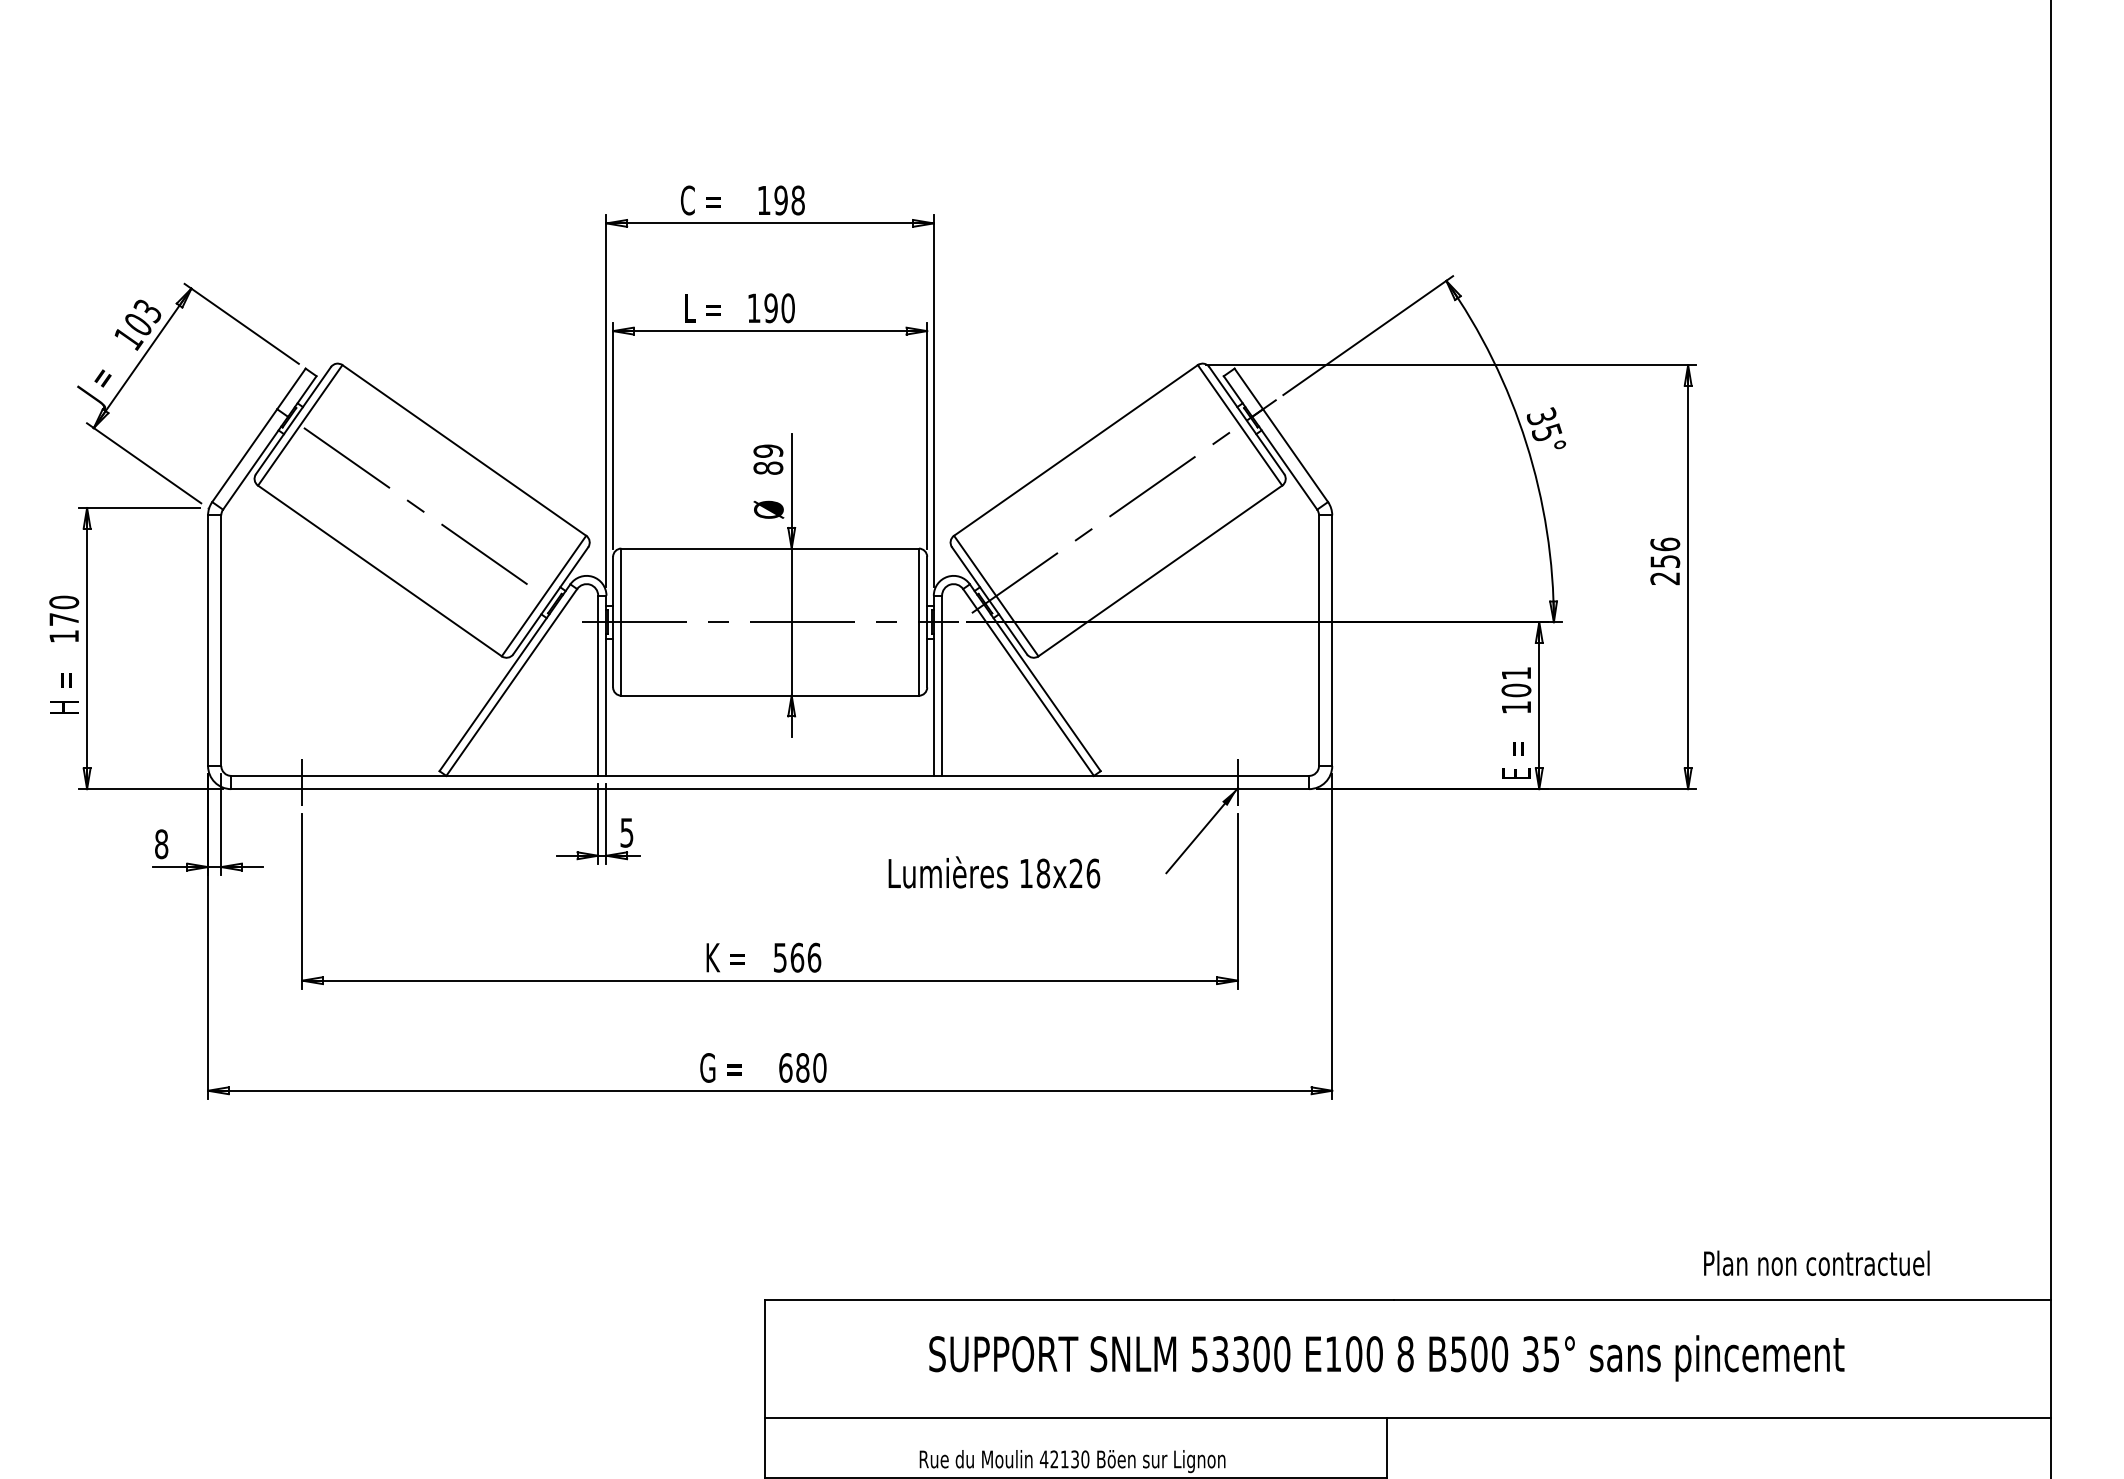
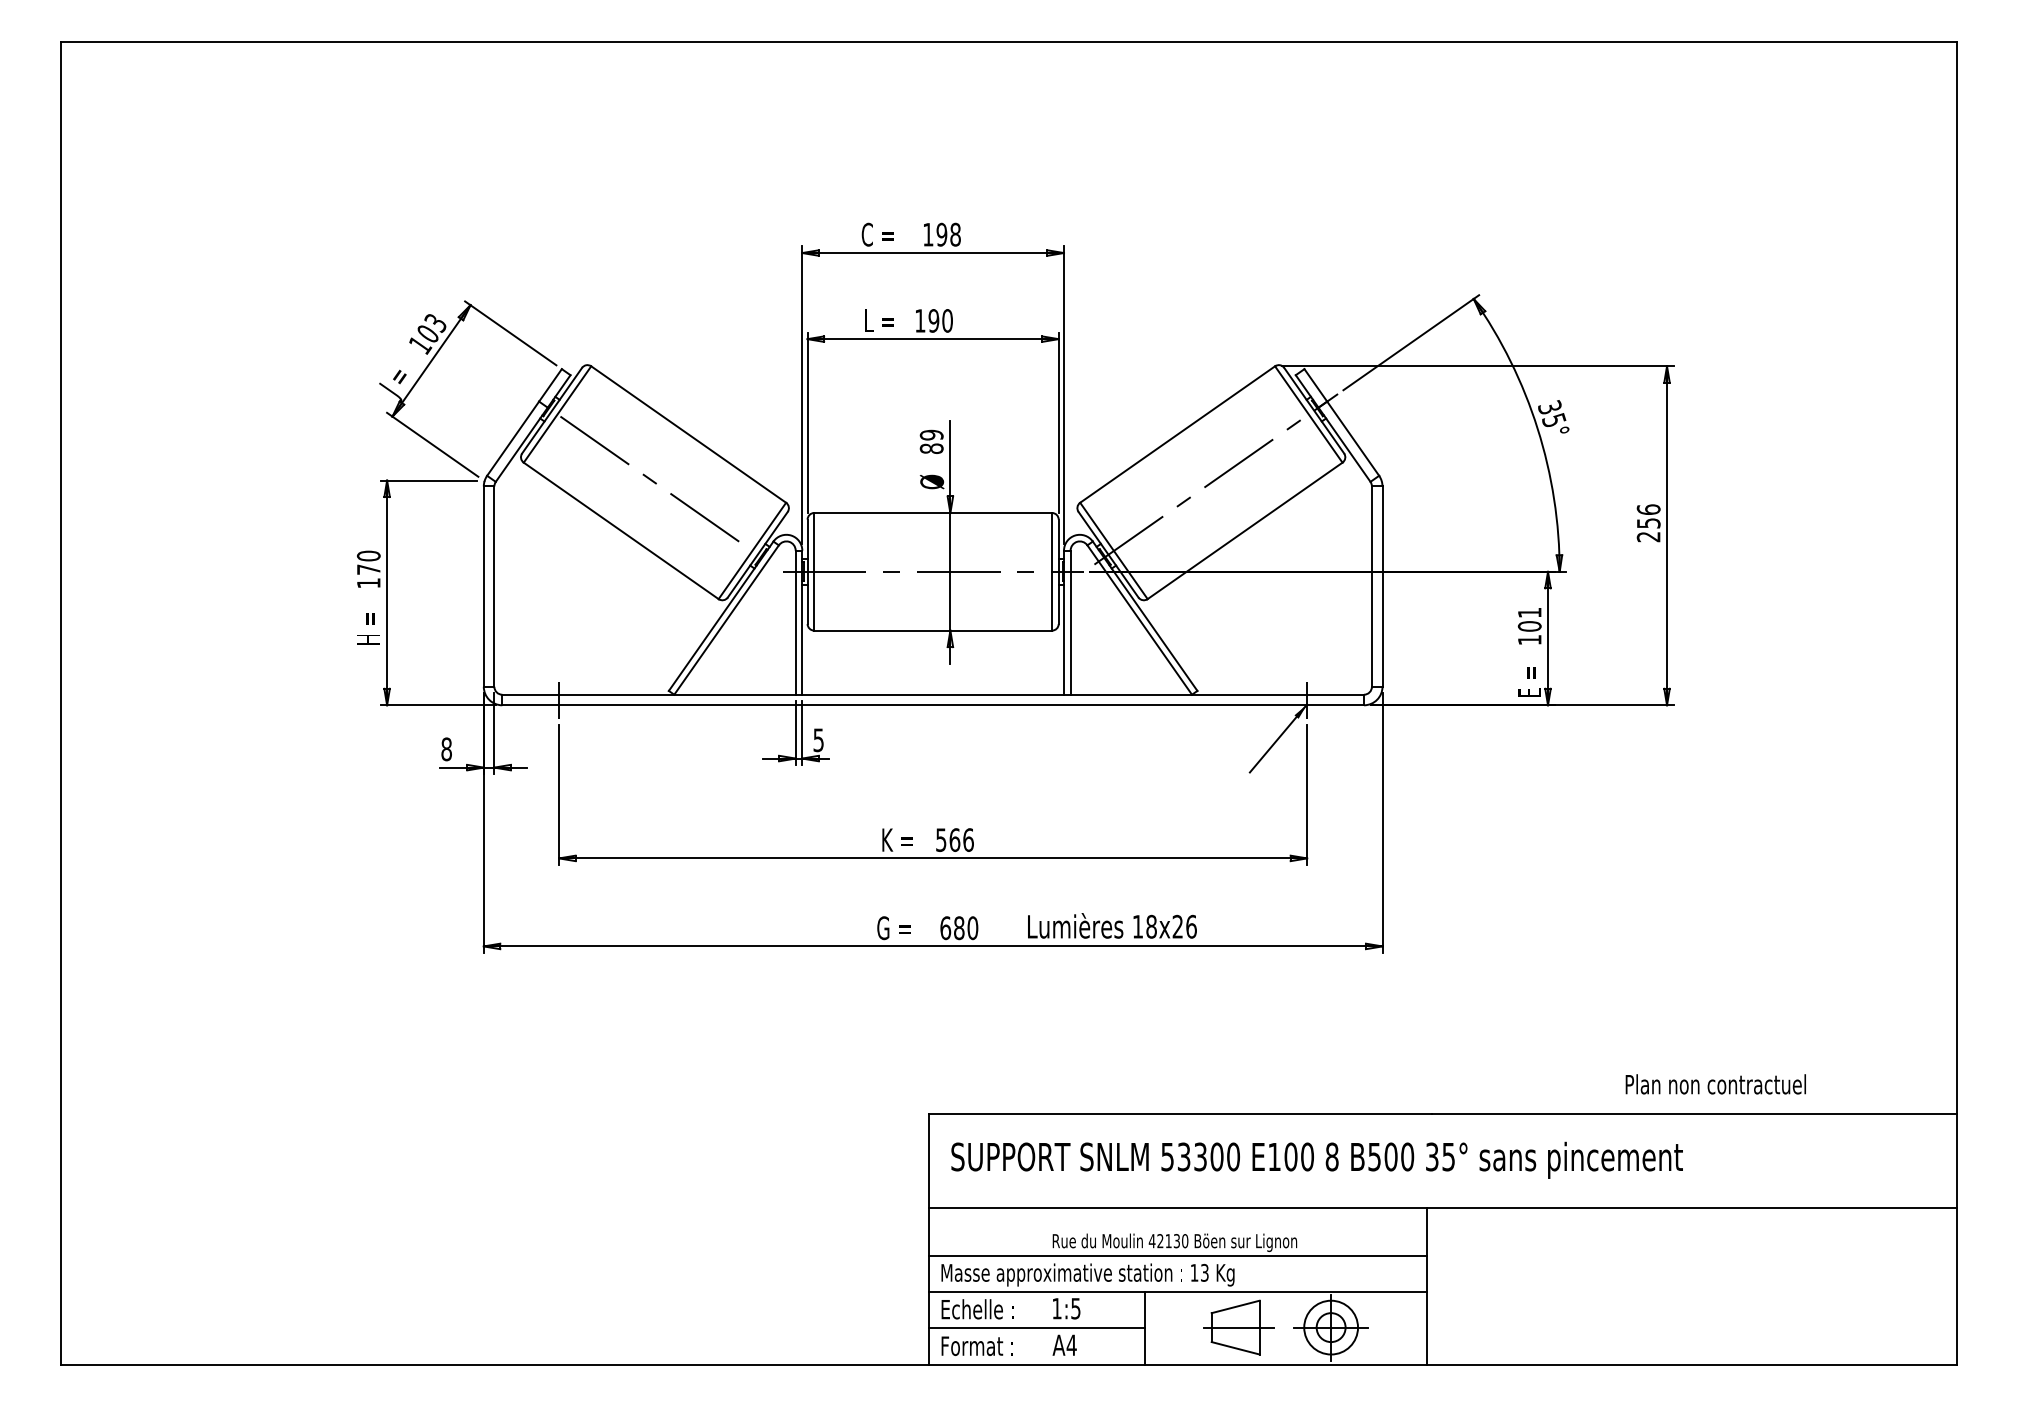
text: (994, 871) -> (1112, 925), moved
text: (1816, 1263) -> (1715, 1084), moved
text: (1386, 1357) -> (1316, 1159), moved

